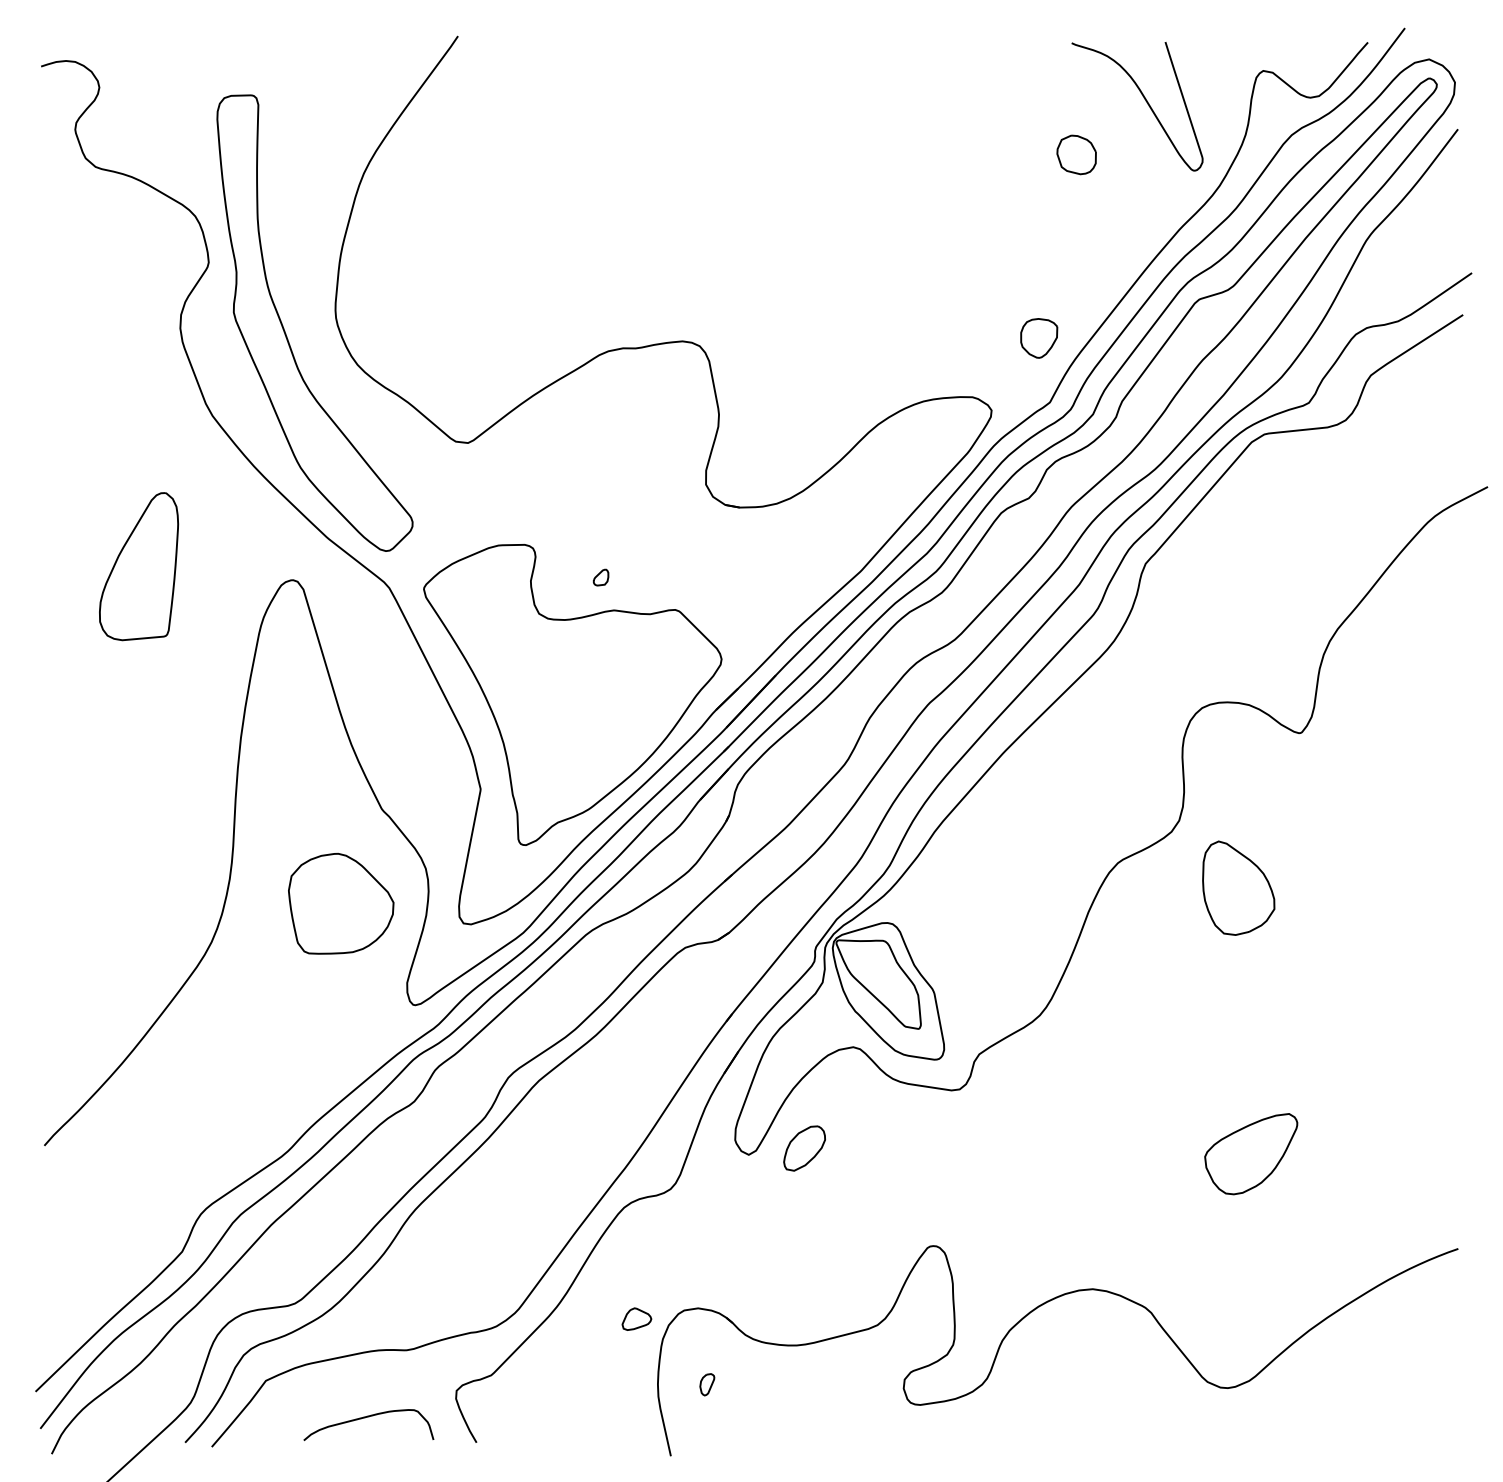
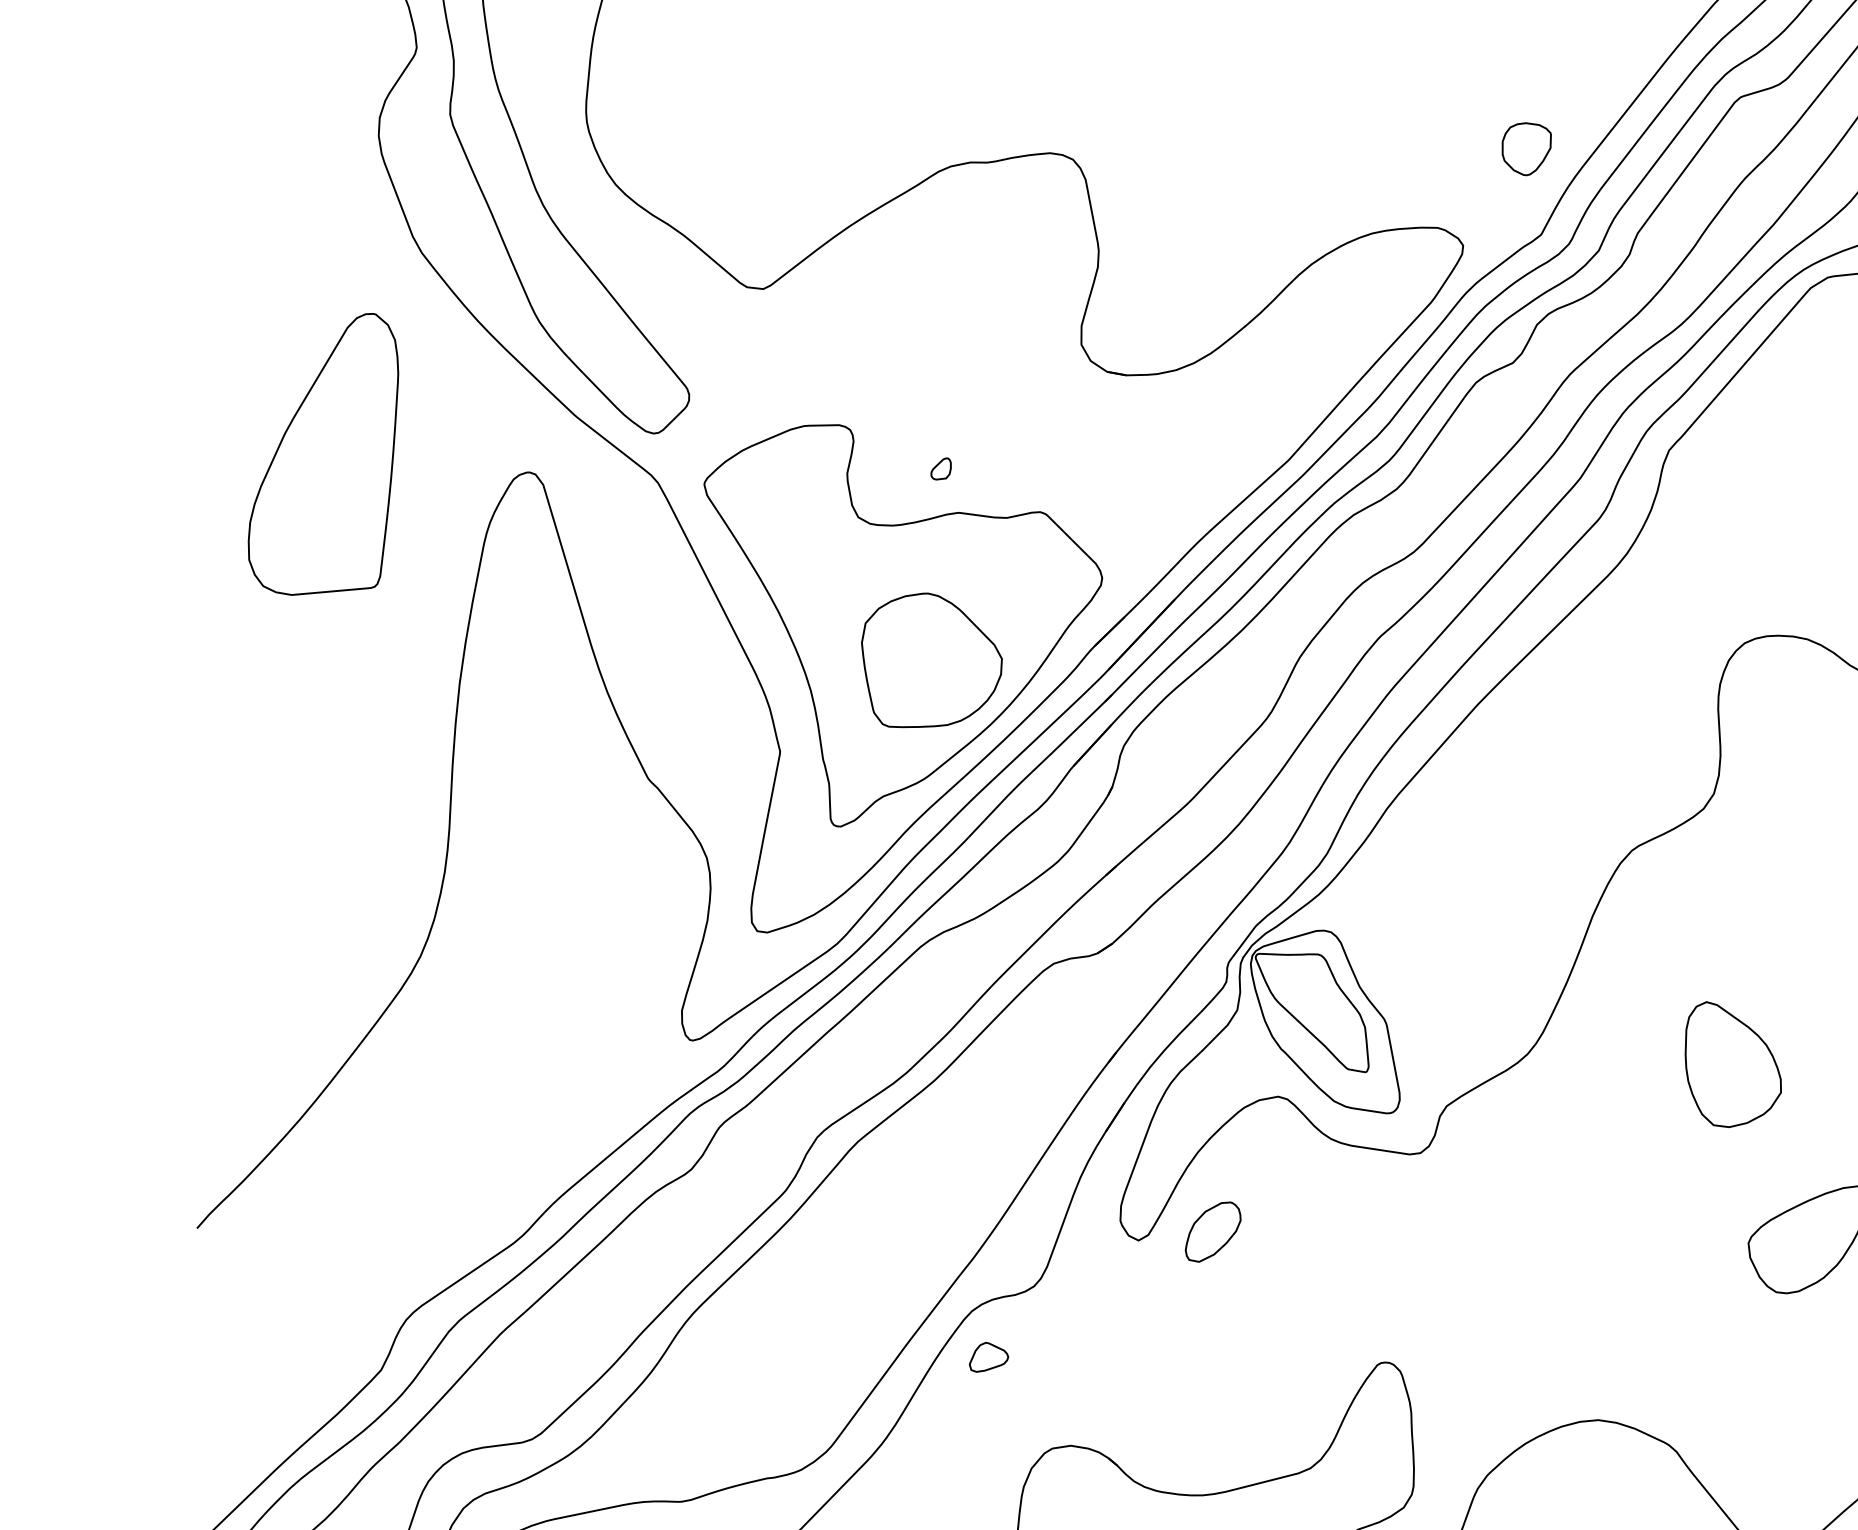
part: (138, 566) -> (322, 454), size x1.43
part: (1238, 887) -> (1733, 1063), moved
part: (341, 903) -> (932, 659), moved
part: (636, 1318) -> (988, 1356), moved

